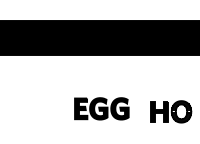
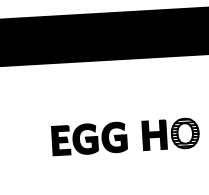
part: (101, 108) -> (89, 138), moved

